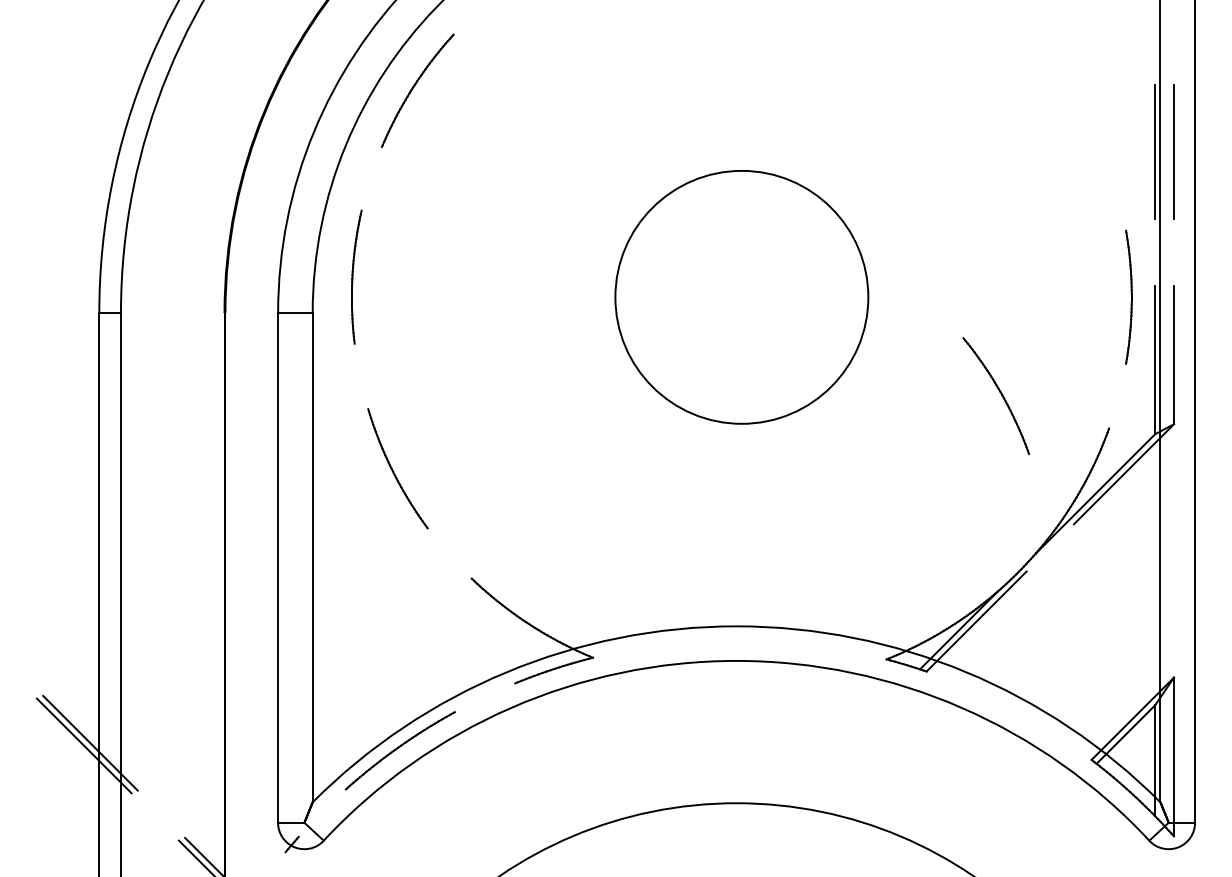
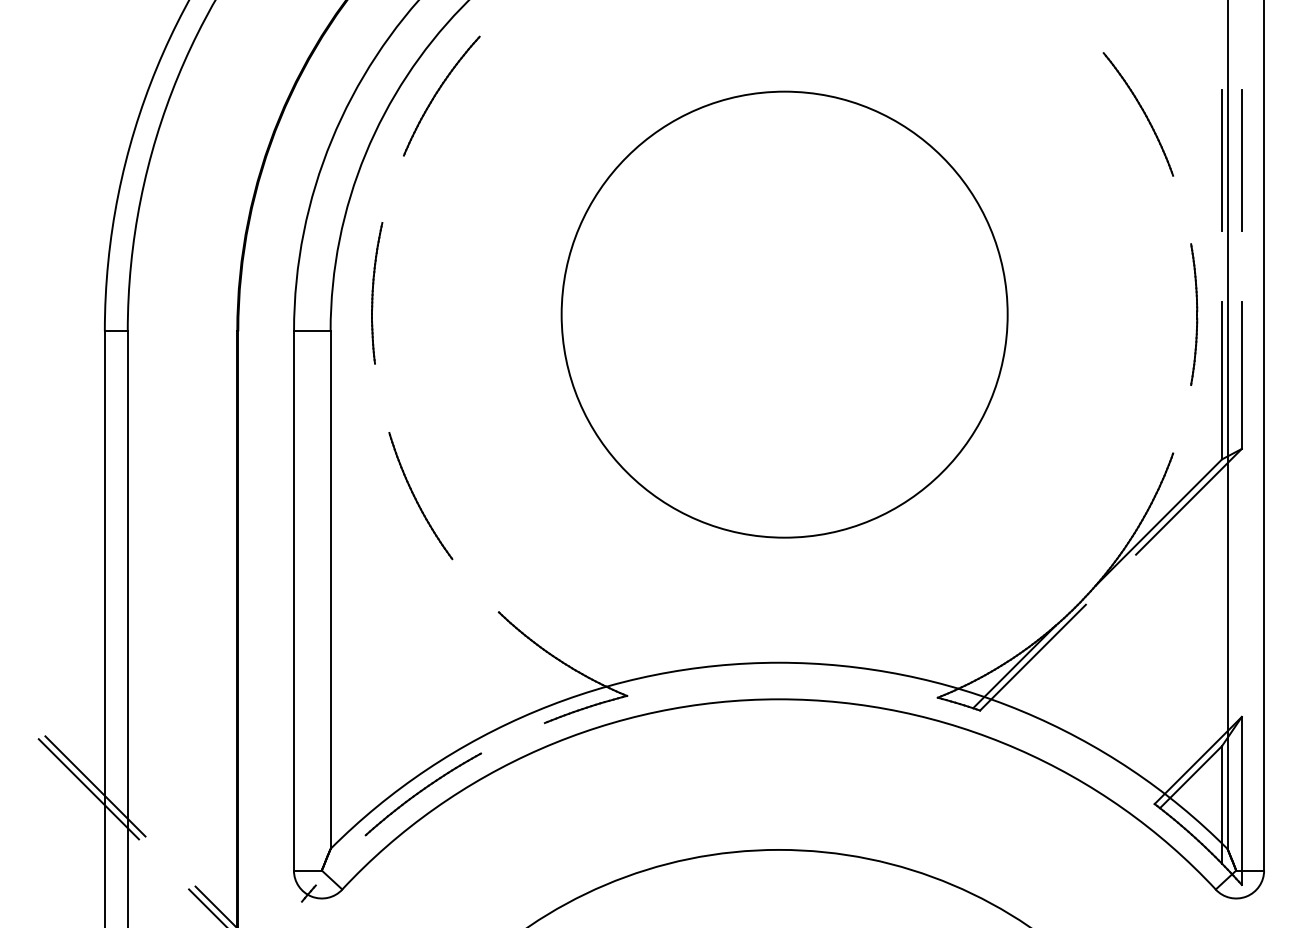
circle: (741, 297) -> (784, 314), size x1.67
part: (996, 396) -> (1138, 114), moved

